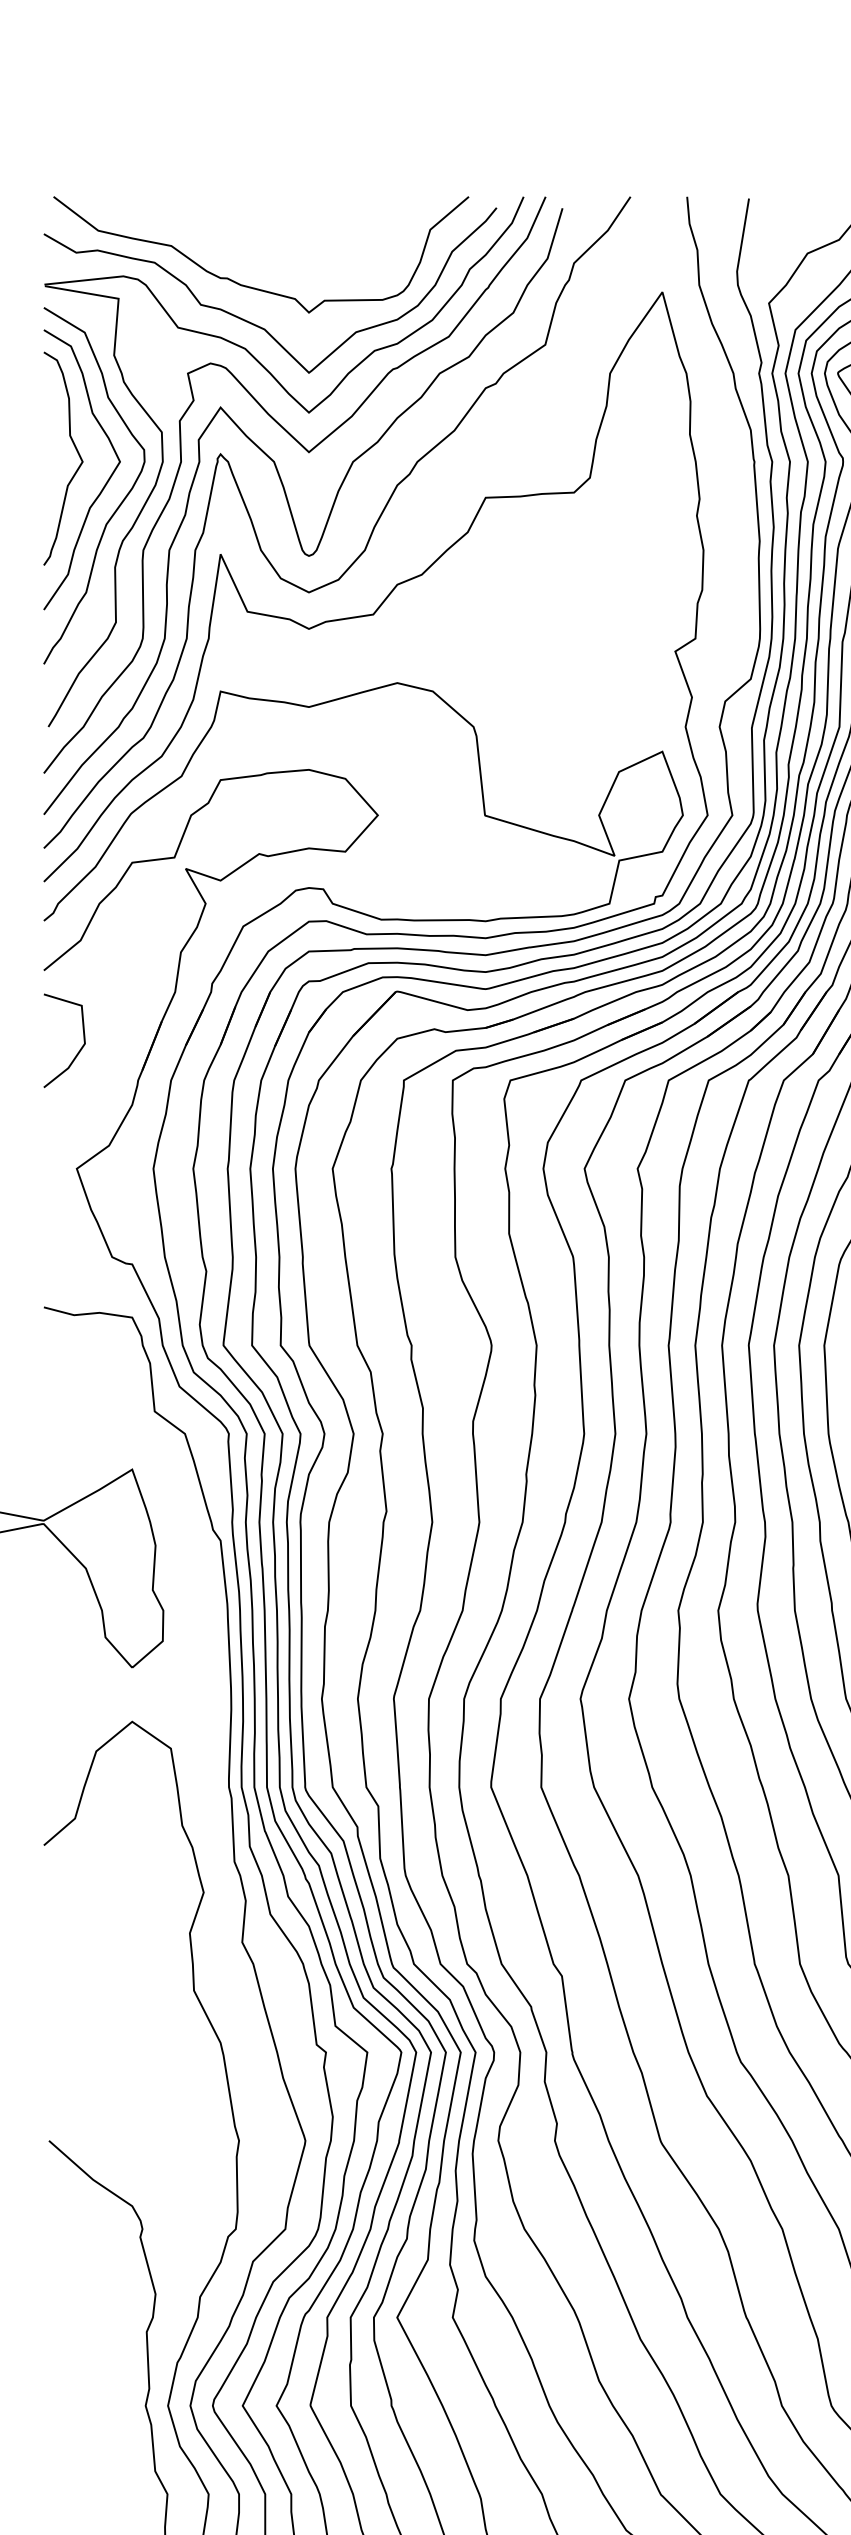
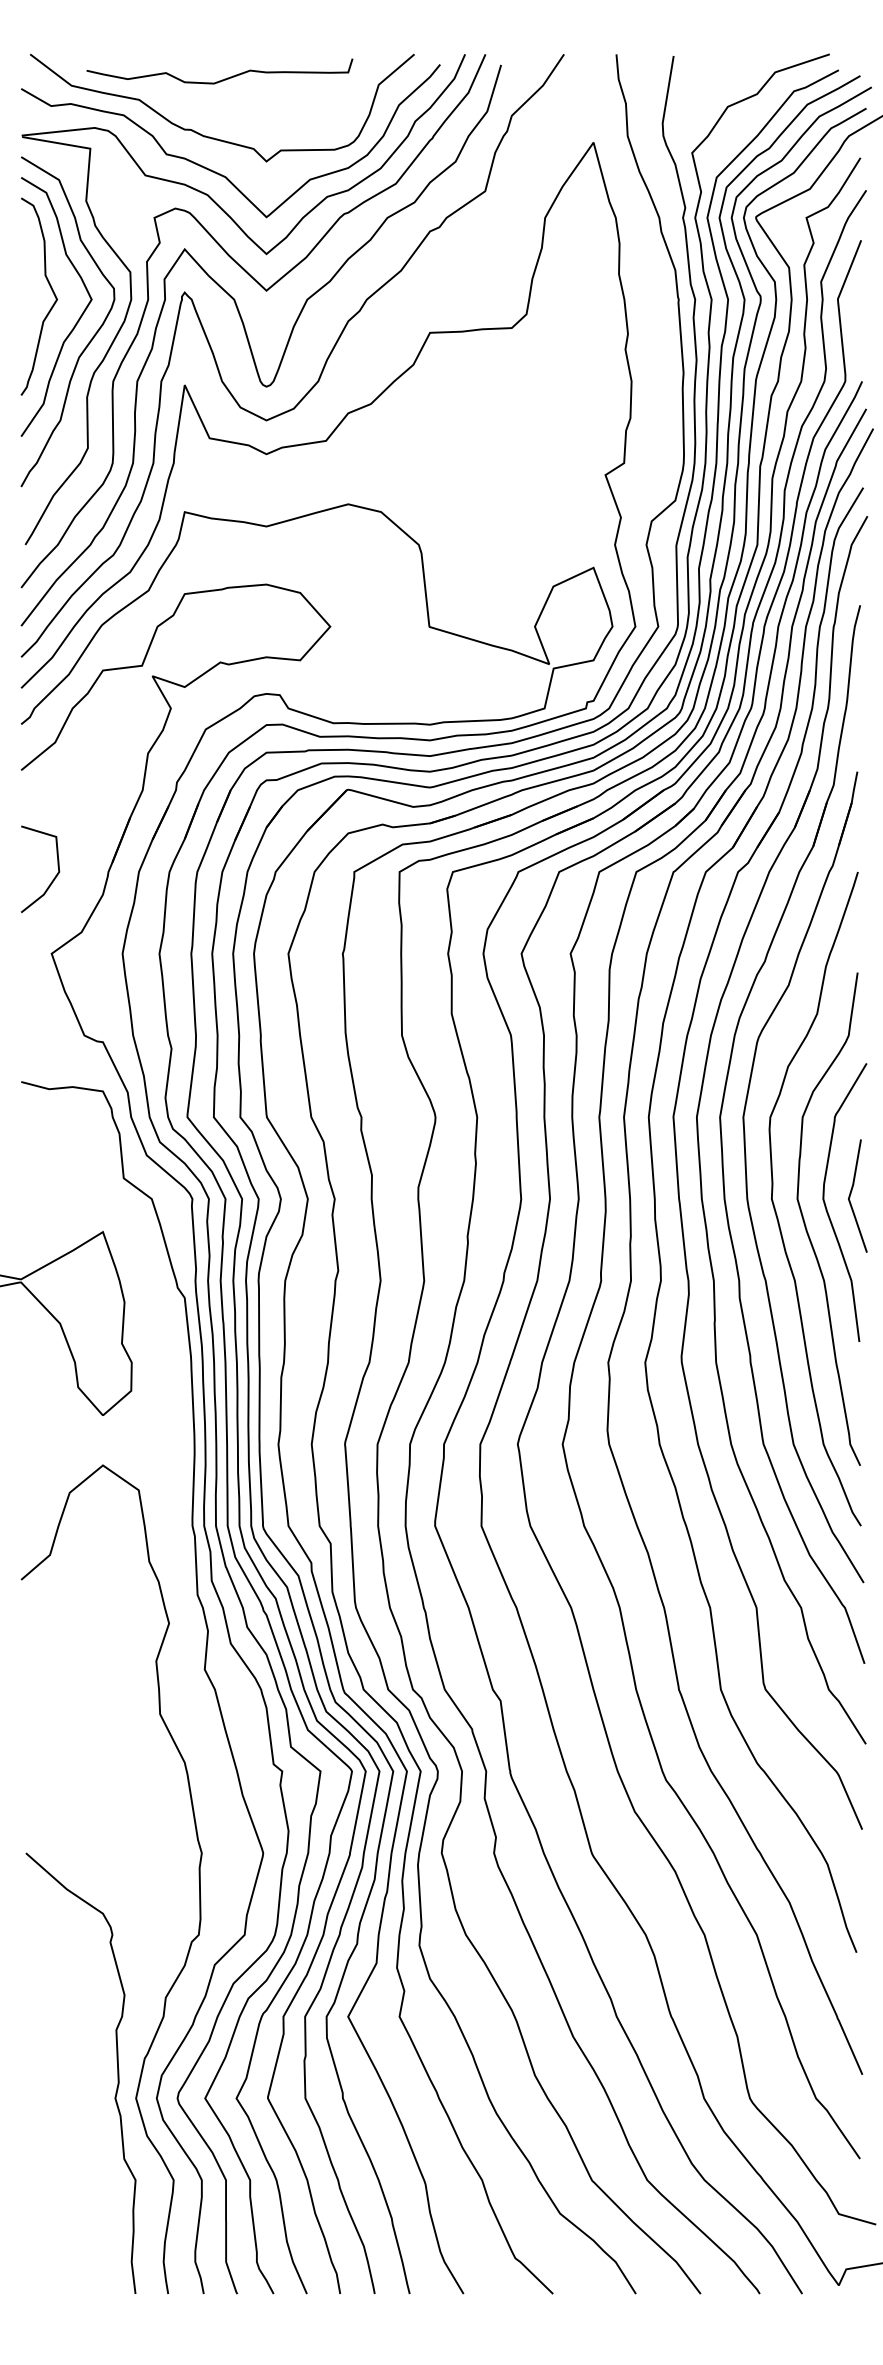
curve: (261, 223) -> (222, 79), added
line: (78, 1050) -> (53, 878), moved

